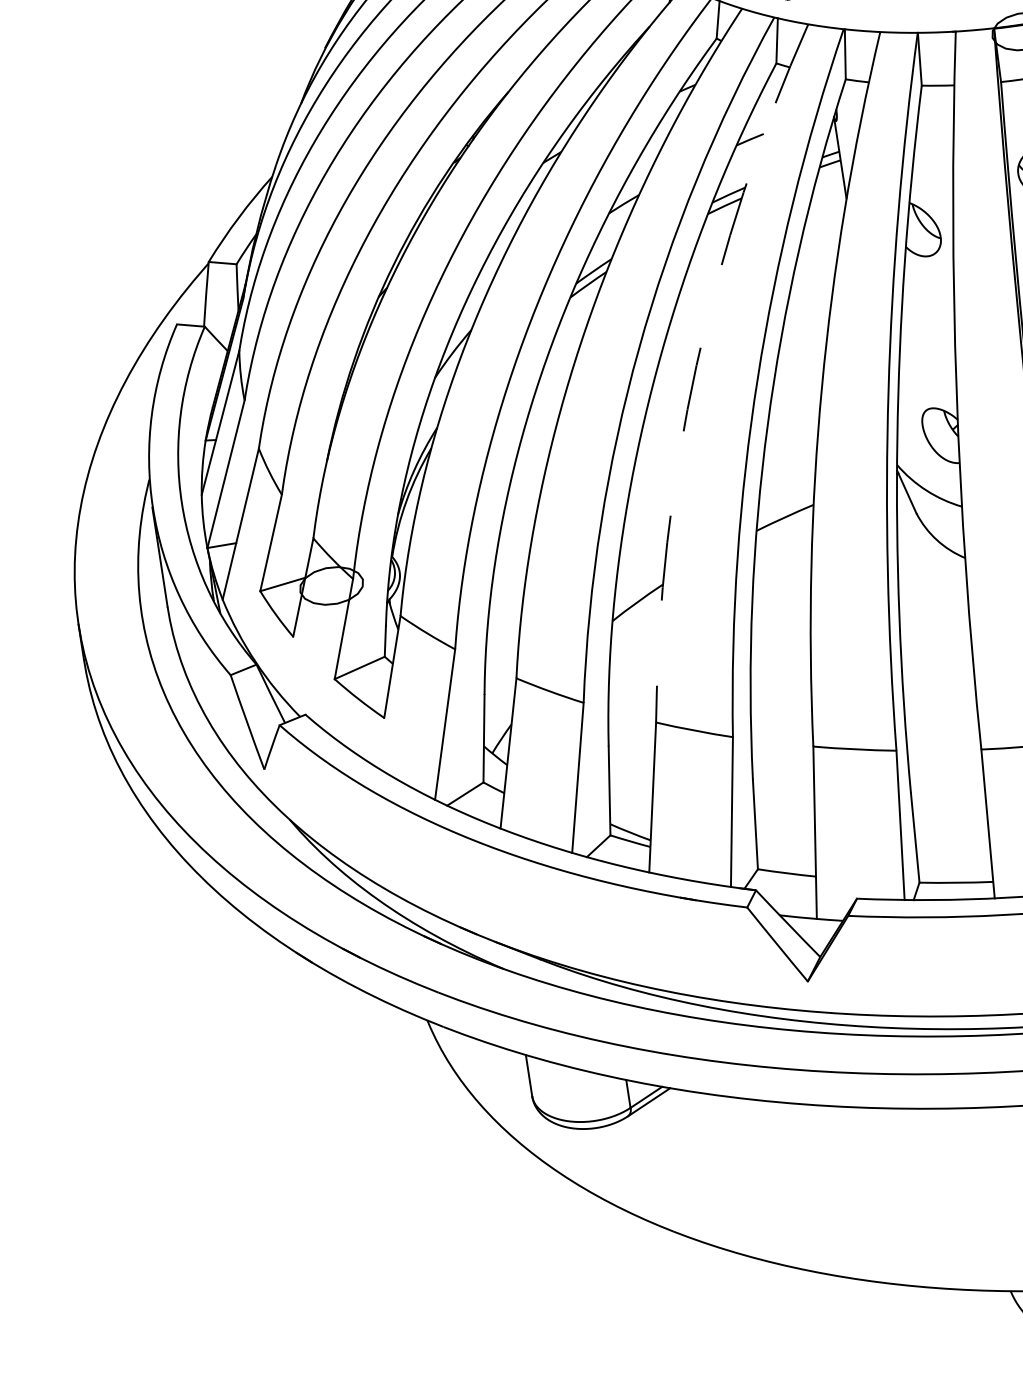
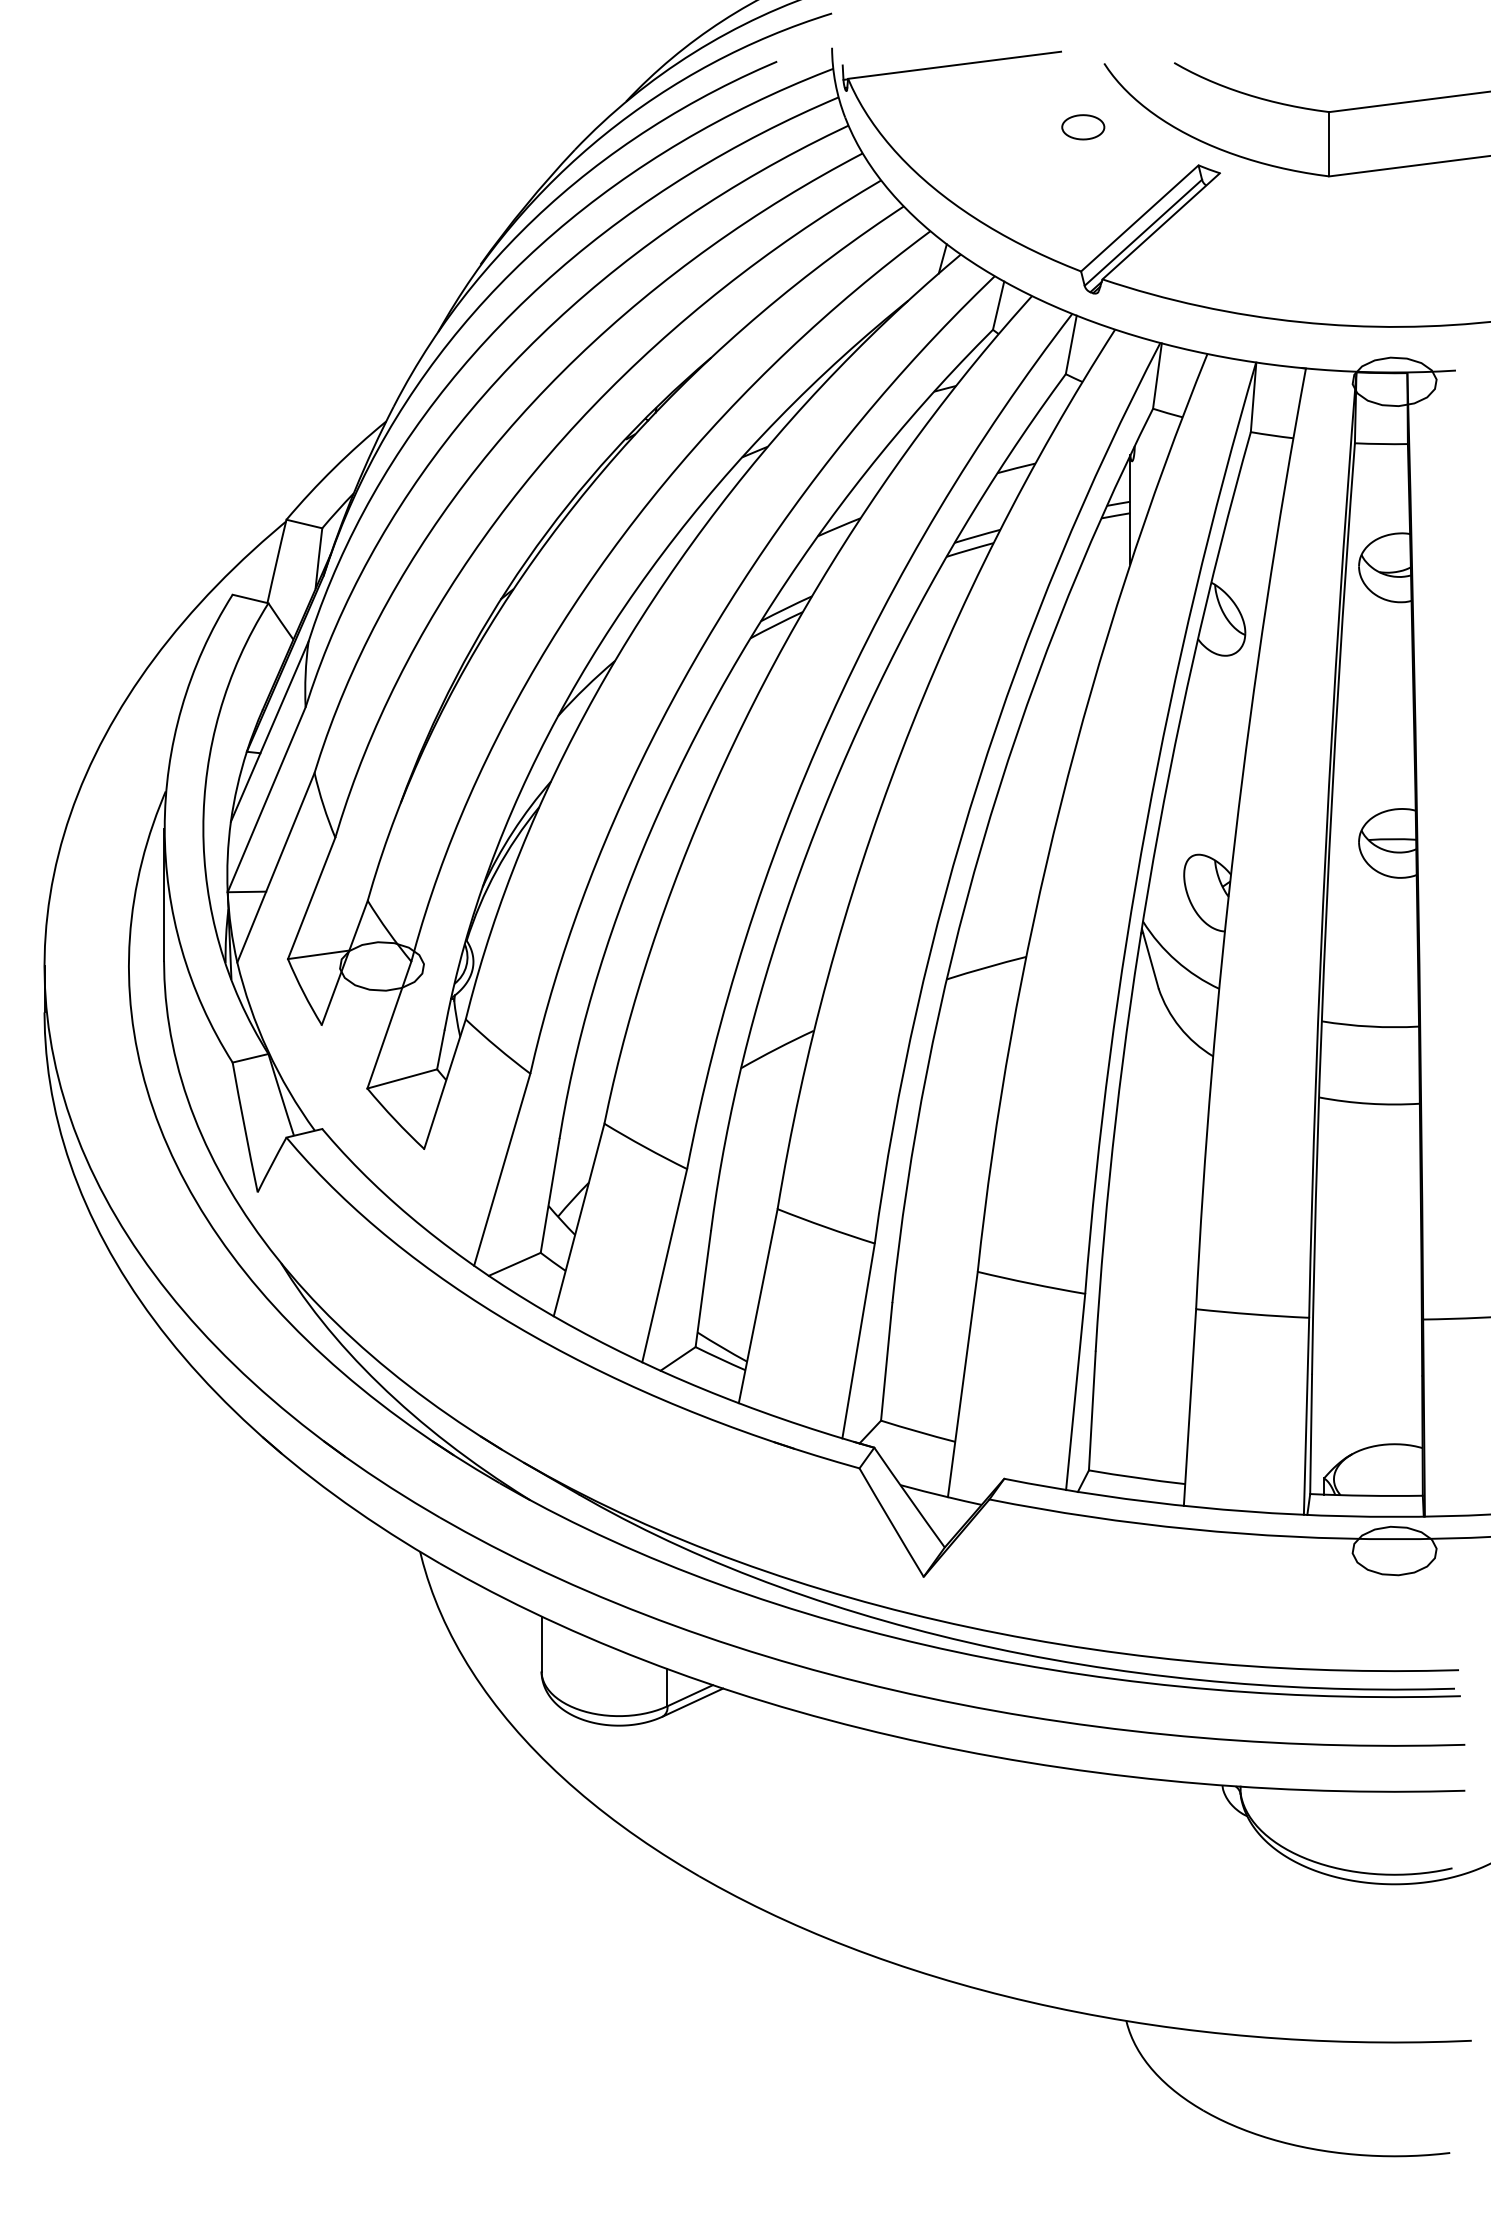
arc: (696, 365) -> (901, 752), dashed -> solid

